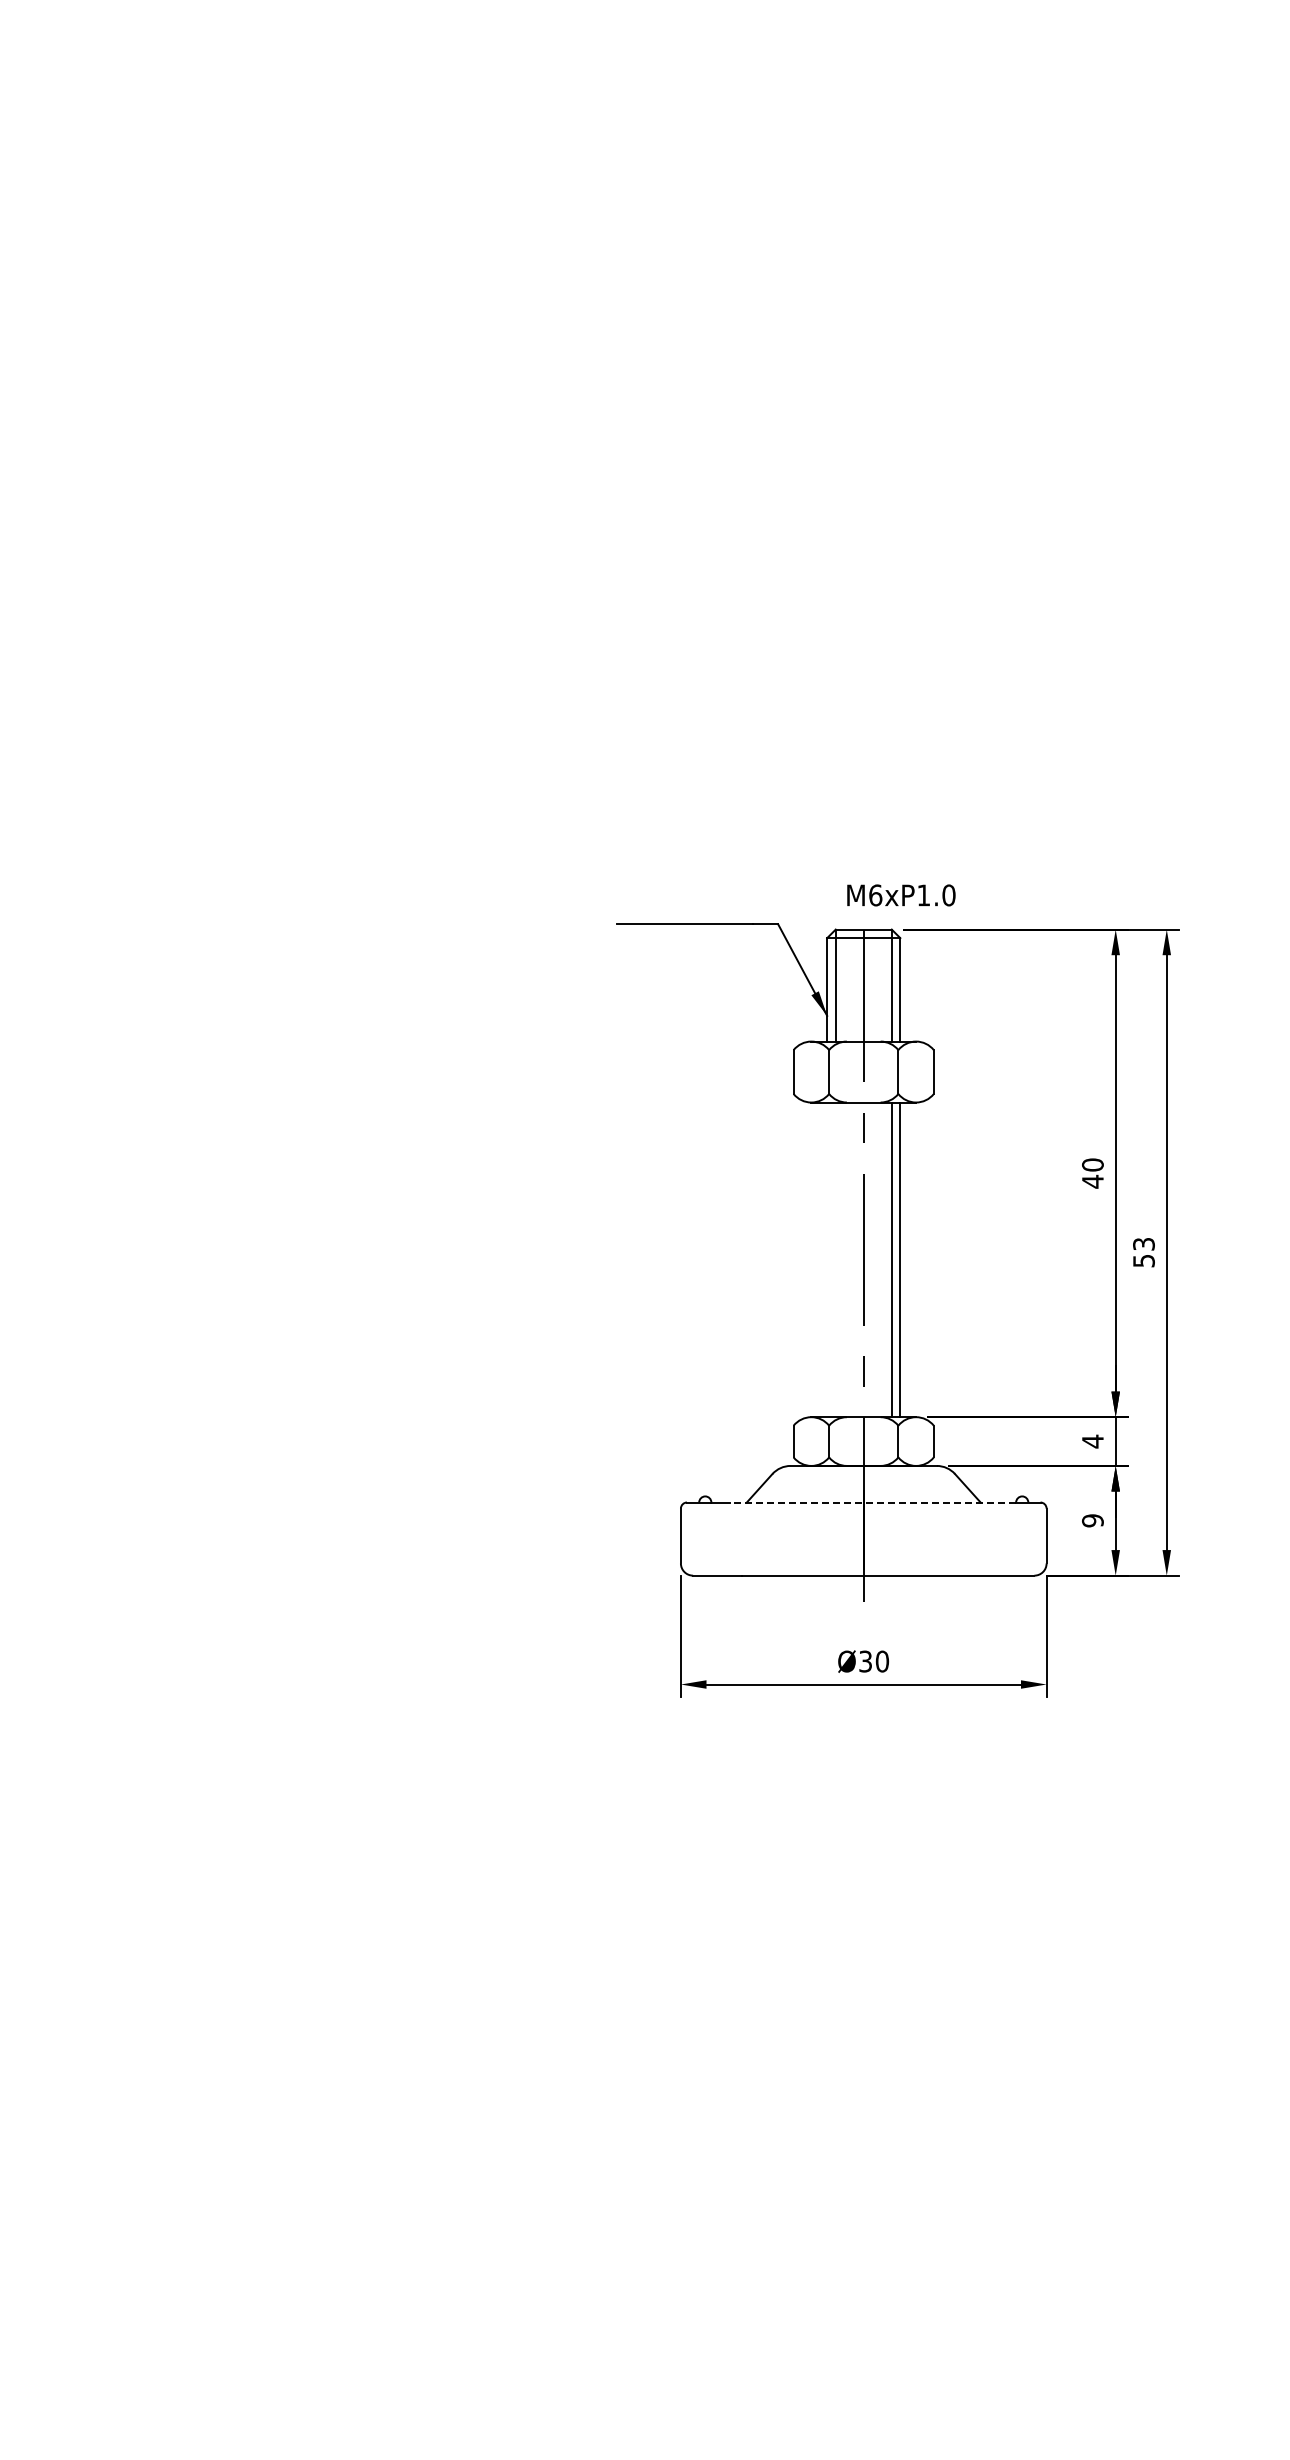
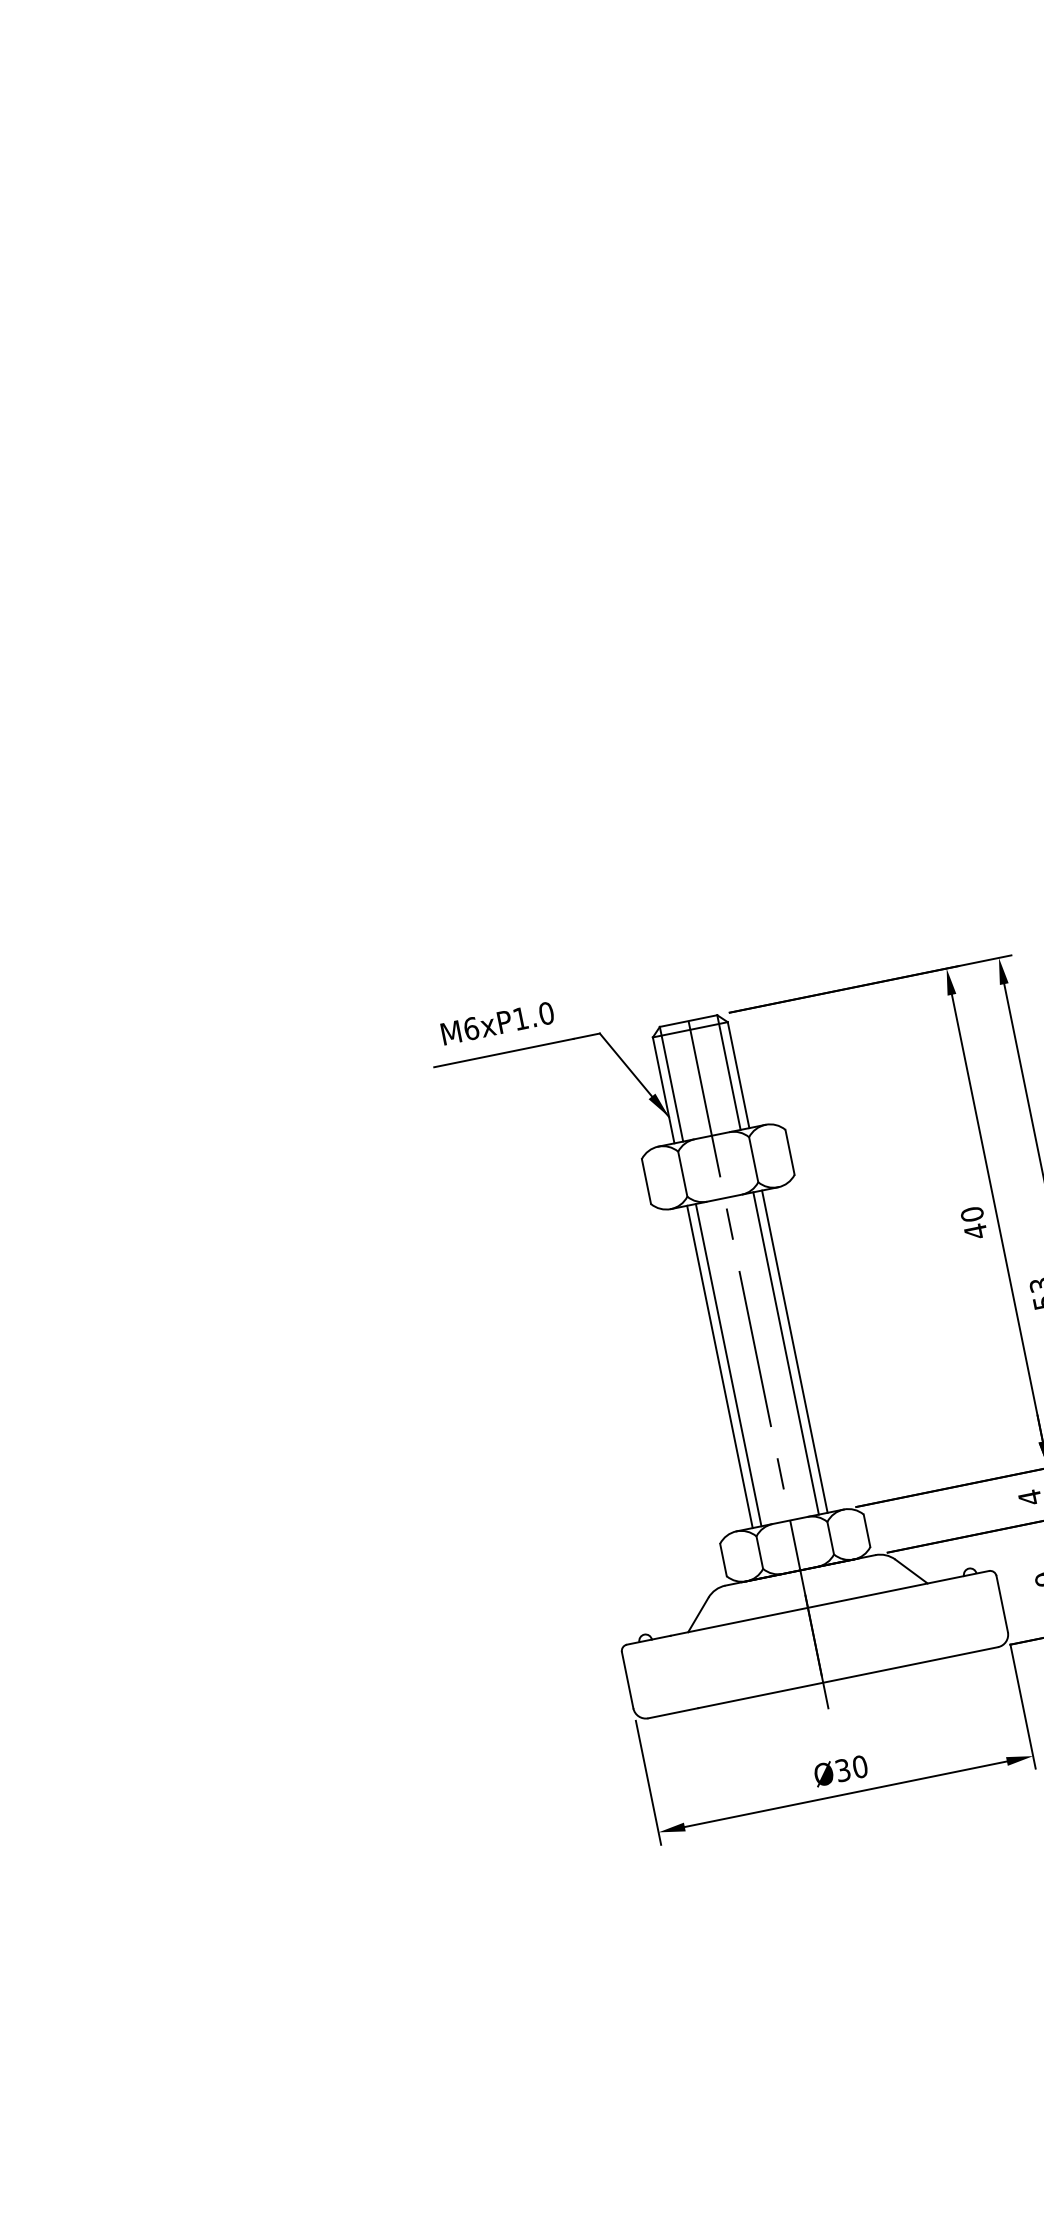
text: (901, 895) -> (497, 1023), moved
line: (827, 1259) -> (720, 1366), added
line: (835, 1259) -> (728, 1364), added
line: (872, 1502) -> (816, 1606), dashed -> solid

